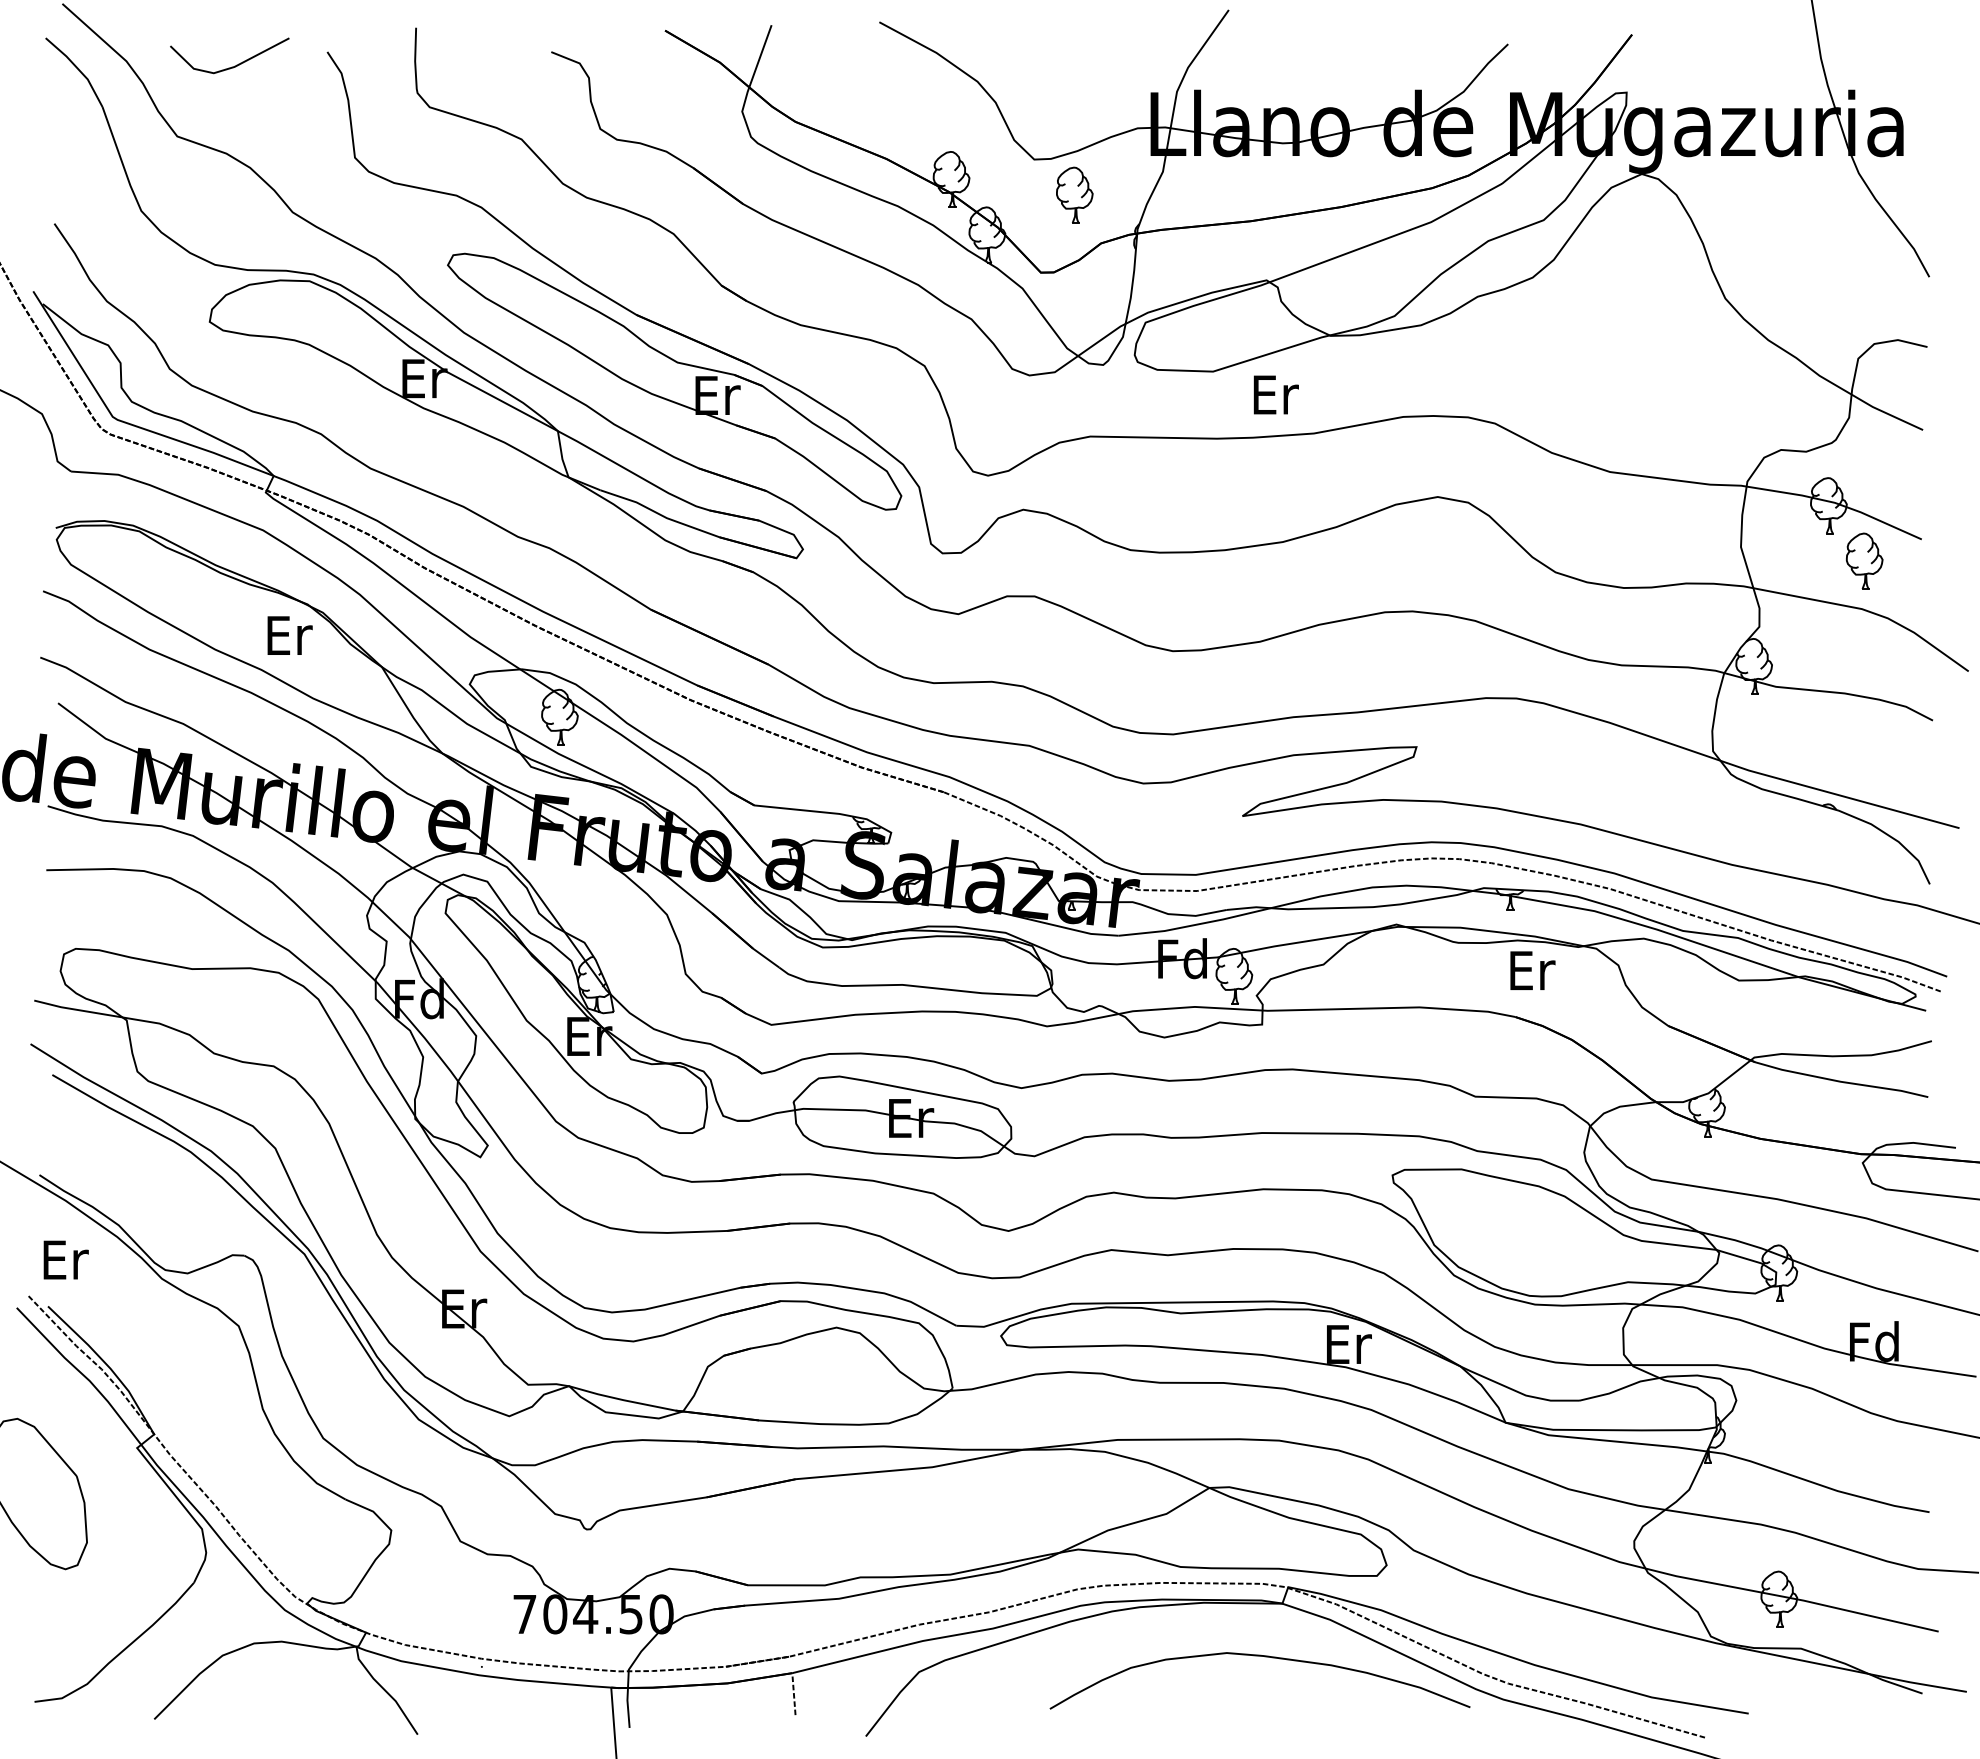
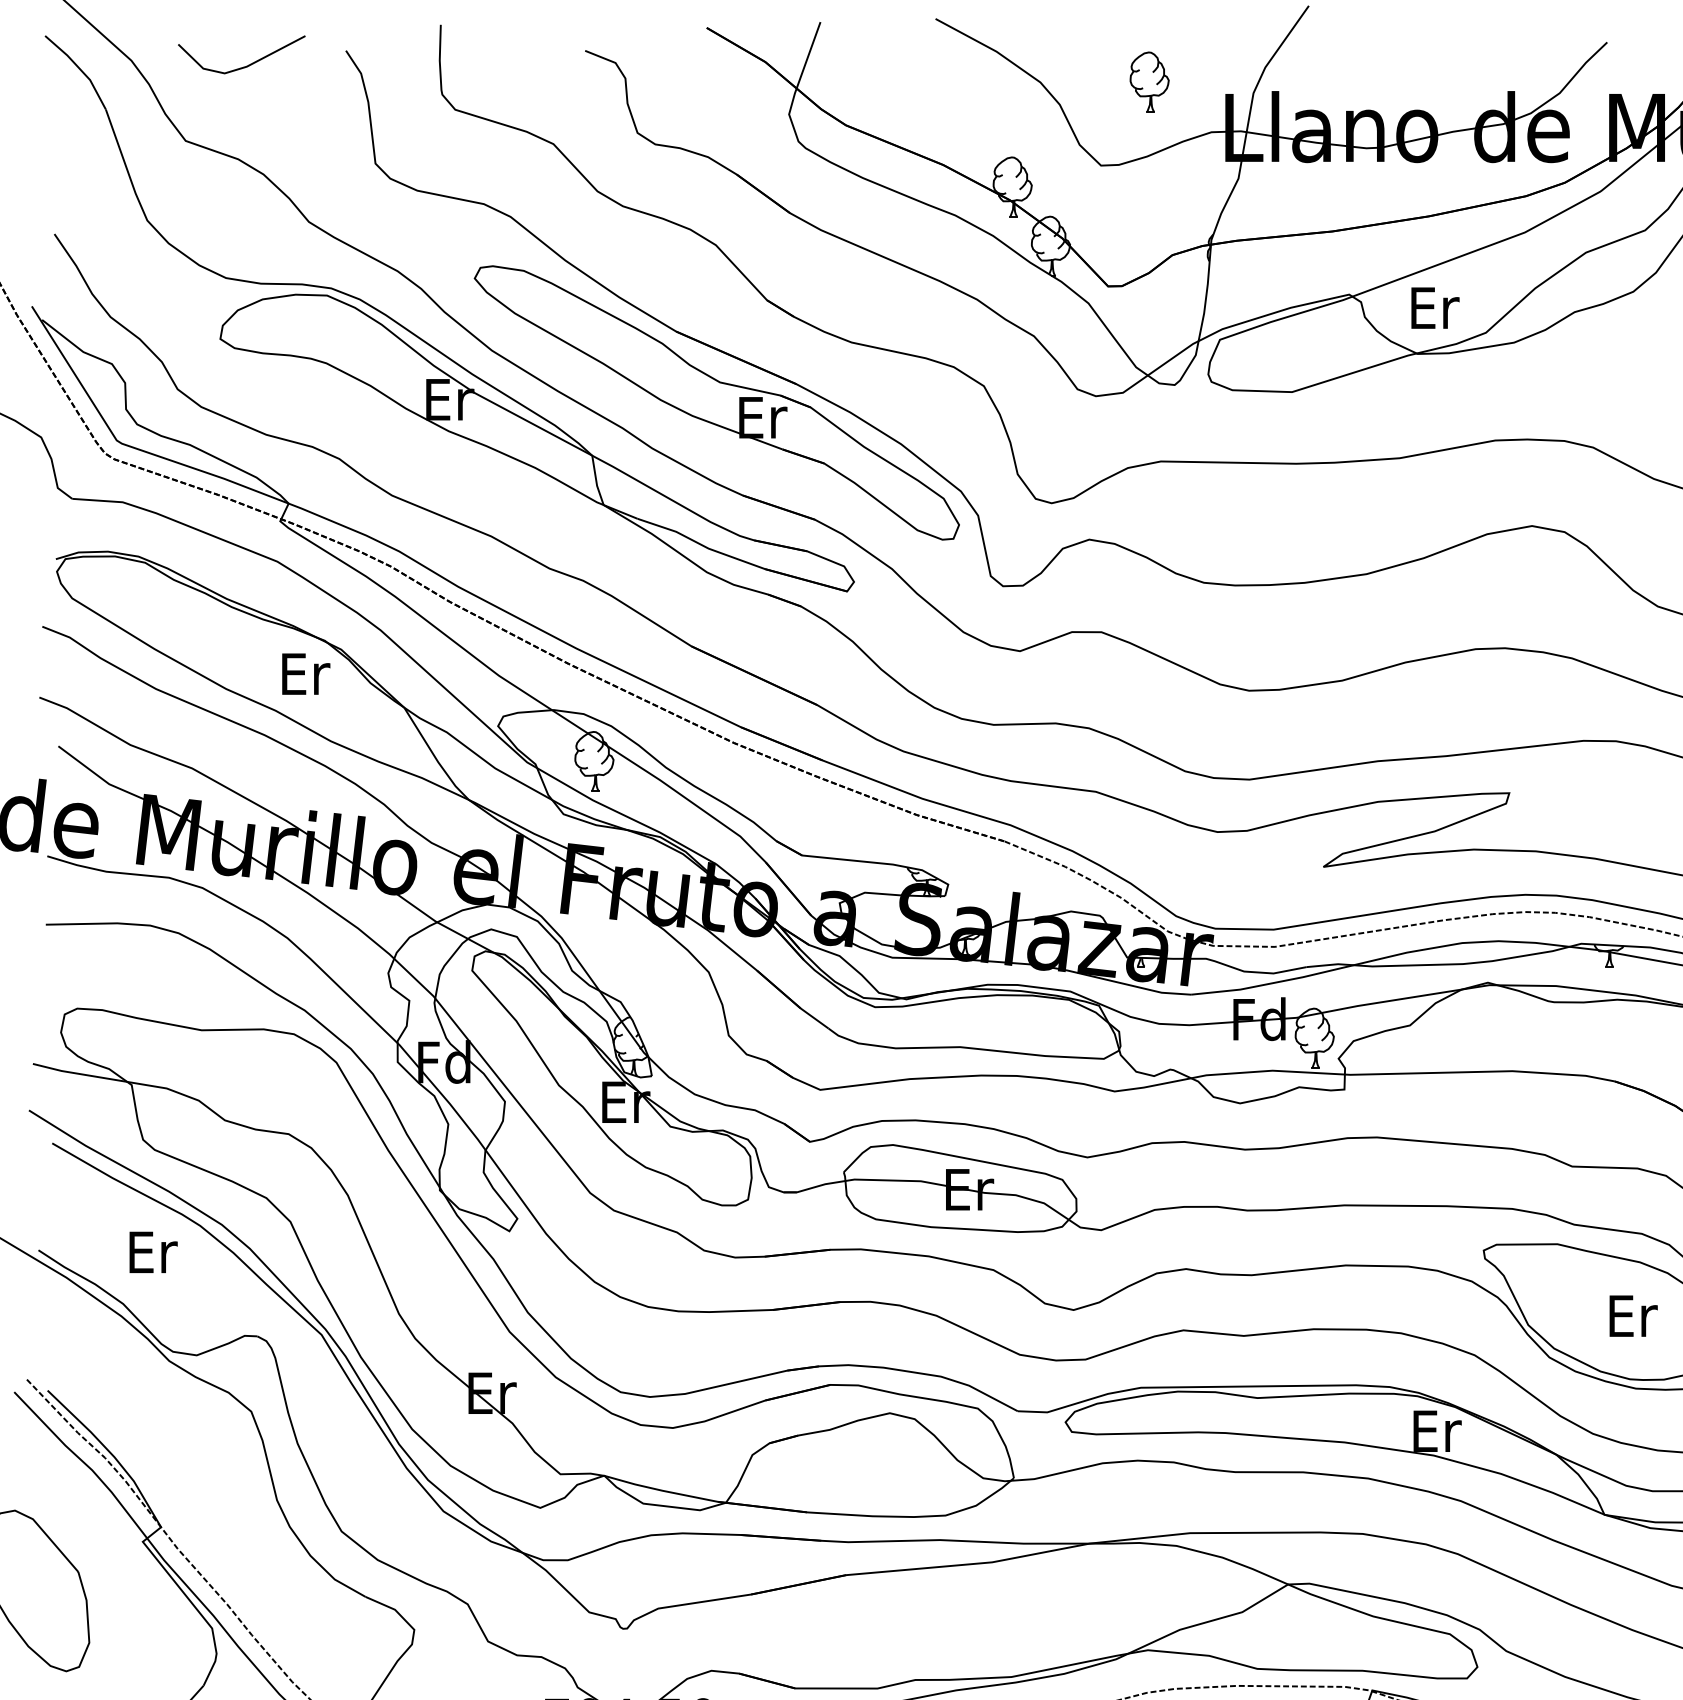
part: (1074, 194) -> (1149, 81), moved
text: (1275, 394) -> (1434, 307), moved
text: (1532, 970) -> (1633, 1315), moved
text: (65, 1259) -> (152, 1251), moved

